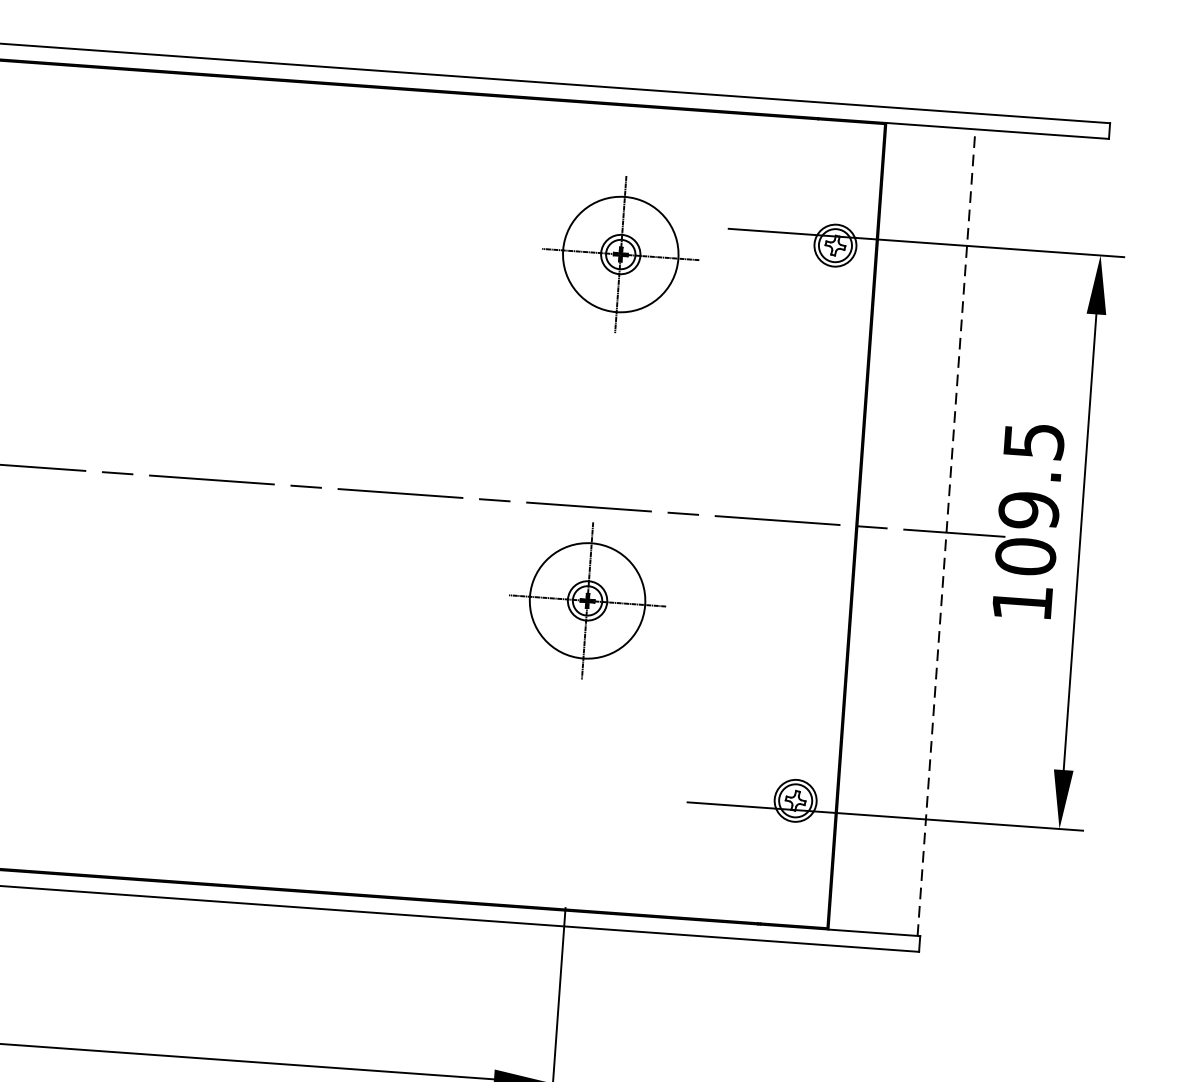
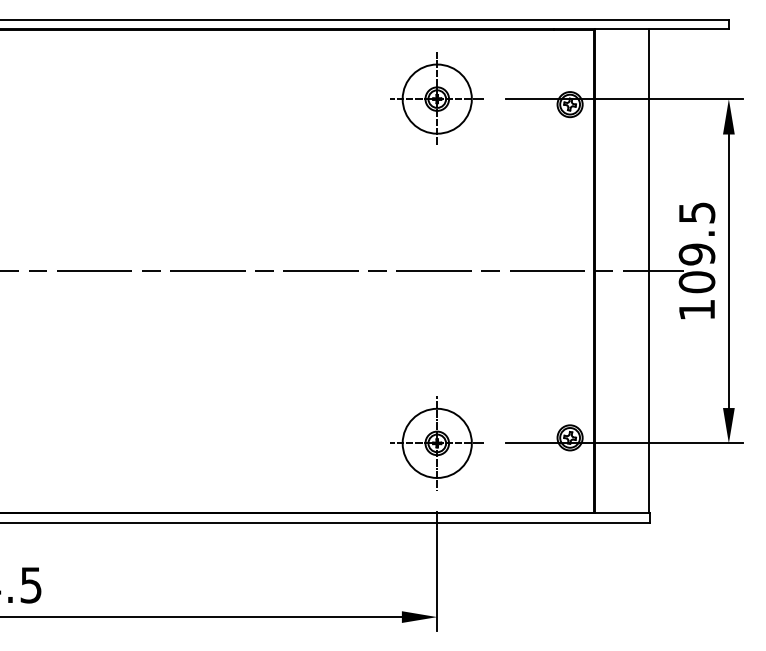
part: (619, 253) -> (436, 98), moved
line: (946, 531) -> (648, 270), dashed -> solid
part: (586, 600) -> (436, 443), moved

